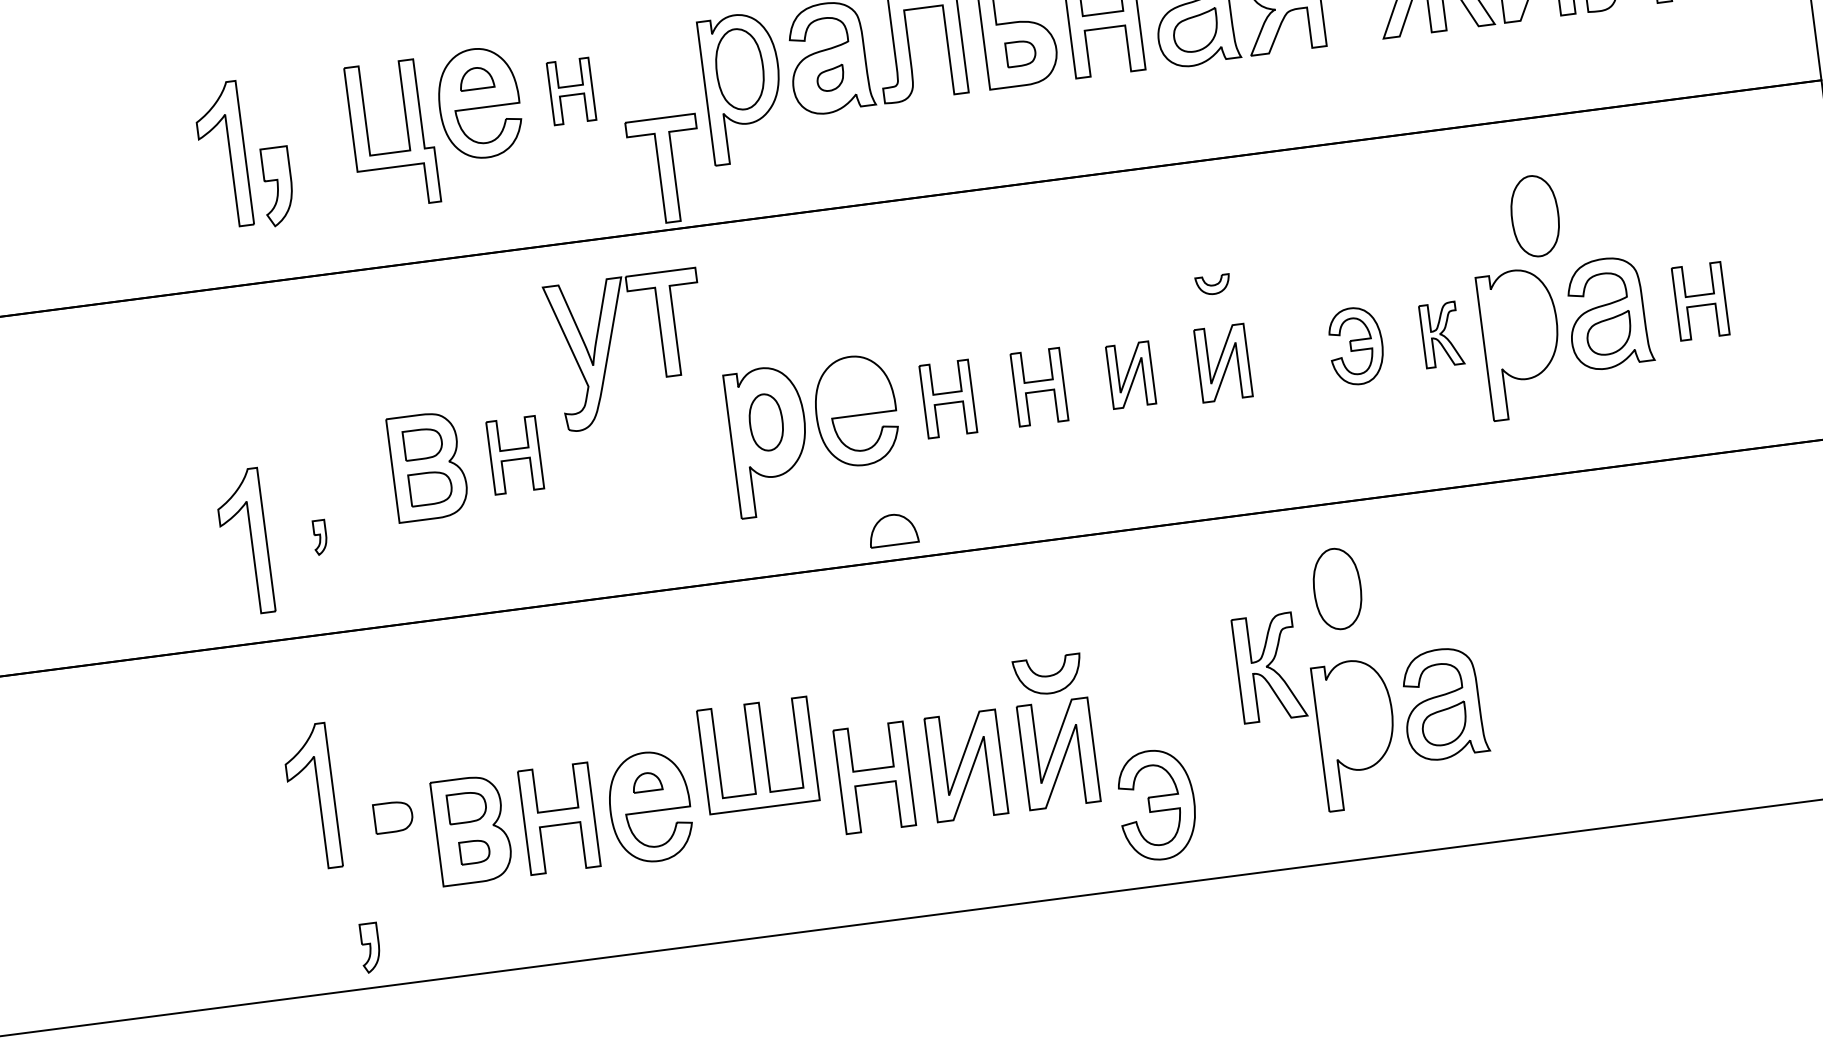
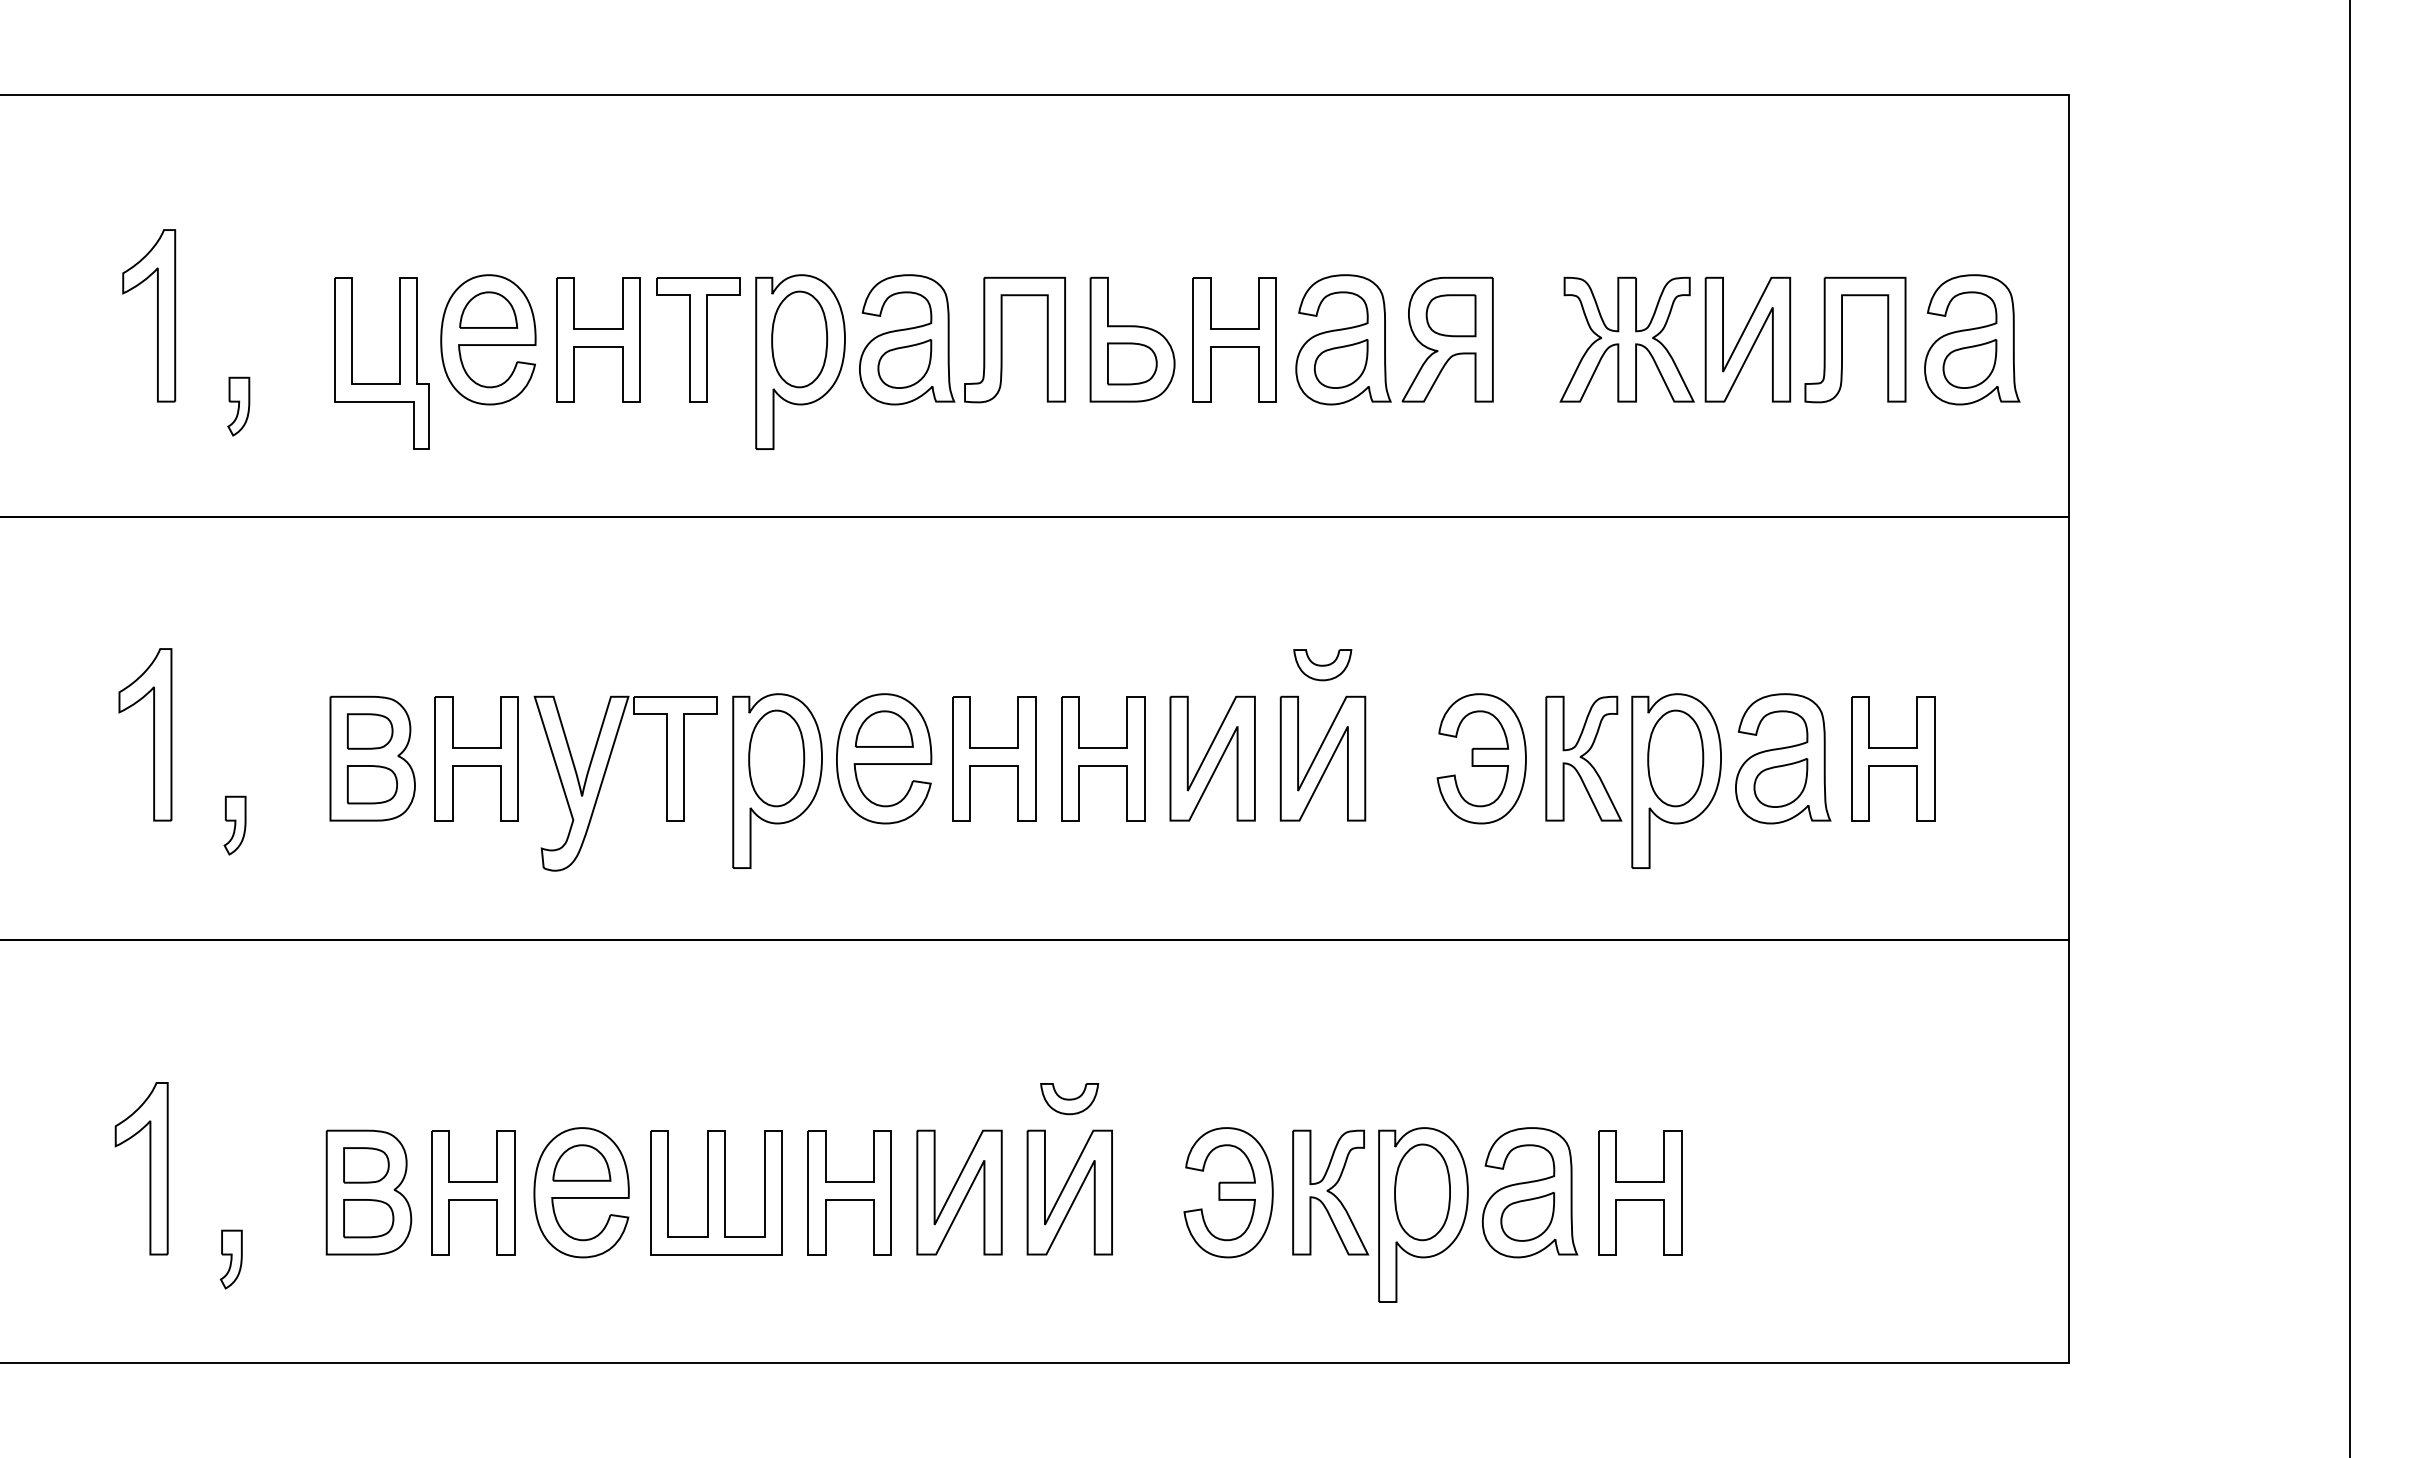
part: (1021, 53) -> (1132, 363), size x1.43
part: (476, 78) -> (488, 309), size x1.43
part: (830, 78) -> (904, 363), size x1.67
part: (571, 91) -> (598, 339), size x1.67
part: (230, 154) -> (157, 315), moved
part: (666, 169) -> (698, 339), moved
part: (277, 186) -> (238, 406), size x0.62
part: (1534, 216) -> (1675, 758), moved
part: (1212, 285) -> (1322, 665), size x1.43
part: (1700, 301) -> (1893, 758), size x1.43
part: (1441, 334) -> (1583, 758), size x1.67
part: (1356, 345) -> (1481, 758), size x1.43
part: (610, 348) -> (604, 778), moved
part: (1223, 363) -> (1322, 758), size x1.43
part: (1130, 375) -> (1212, 758), size x1.67
part: (1039, 386) -> (1103, 758), size x1.43
part: (948, 398) -> (994, 758), size x1.43
part: (766, 422) -> (776, 758), size x1.43
part: (515, 455) -> (476, 758), size x1.43
part: (892, 529) -> (883, 728), moved
part: (319, 537) -> (234, 825), size x1.43
part: (251, 541) -> (153, 734), moved
part: (1337, 589) -> (1422, 1192), moved
part: (1269, 667) -> (1330, 1192), moved
part: (1048, 676) -> (1069, 1099), size x0.71
part: (1536, 691) -> (1640, 1192), added
part: (758, 755) -> (716, 1192), moved
part: (646, 781) -> (581, 1162), size x1.67
part: (318, 796) -> (149, 1168), moved
part: (1156, 804) -> (1228, 1192), moved
part: (393, 817) -> (278, 1165), removed
part: (474, 851) -> (368, 1218), size x1.43
part: (369, 947) -> (230, 1259), moved

